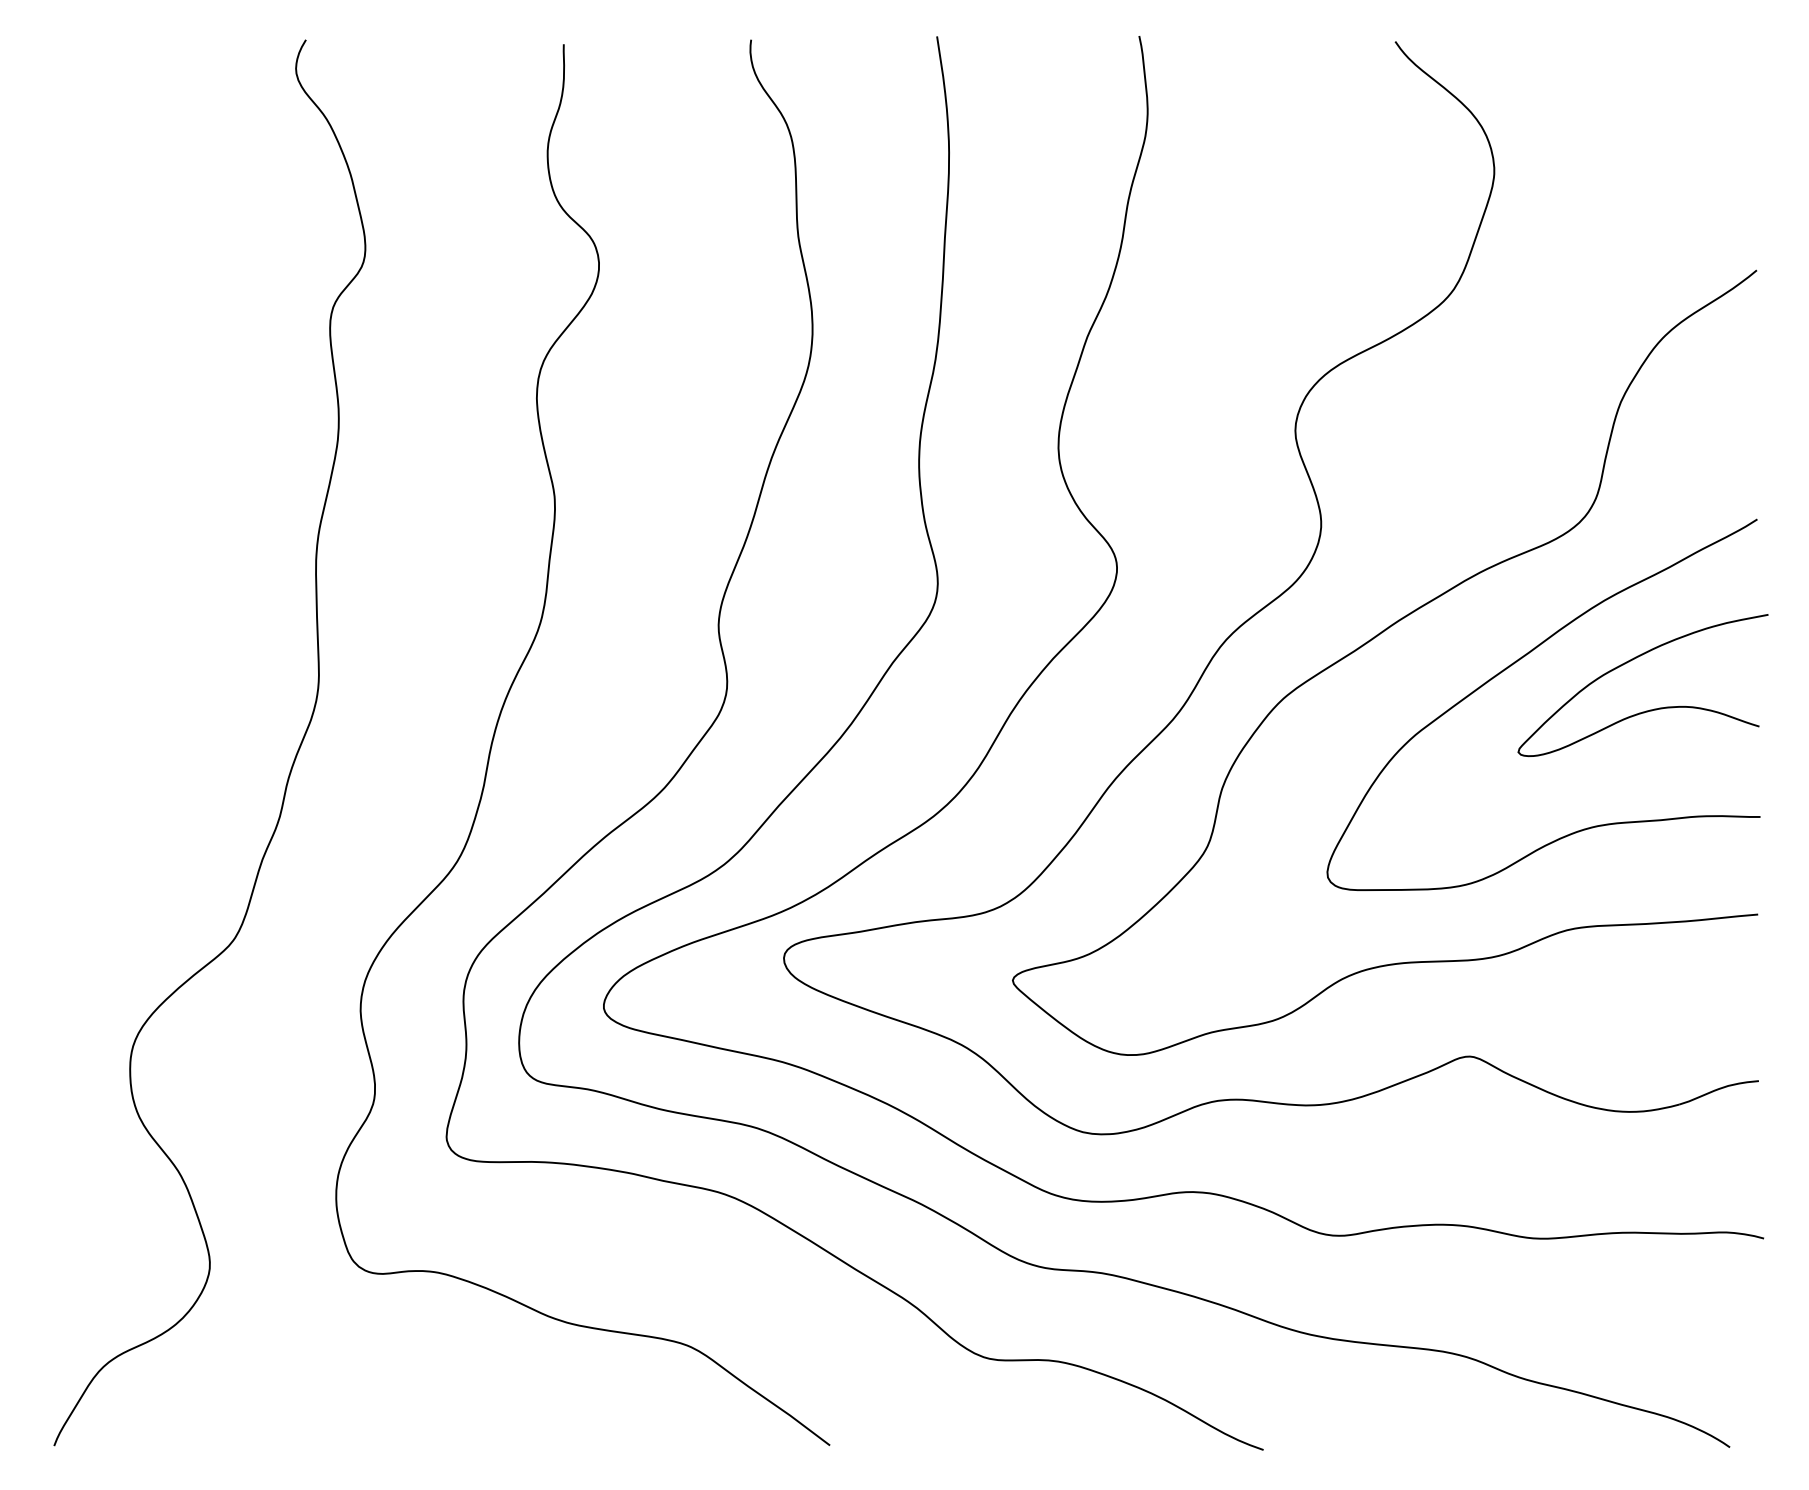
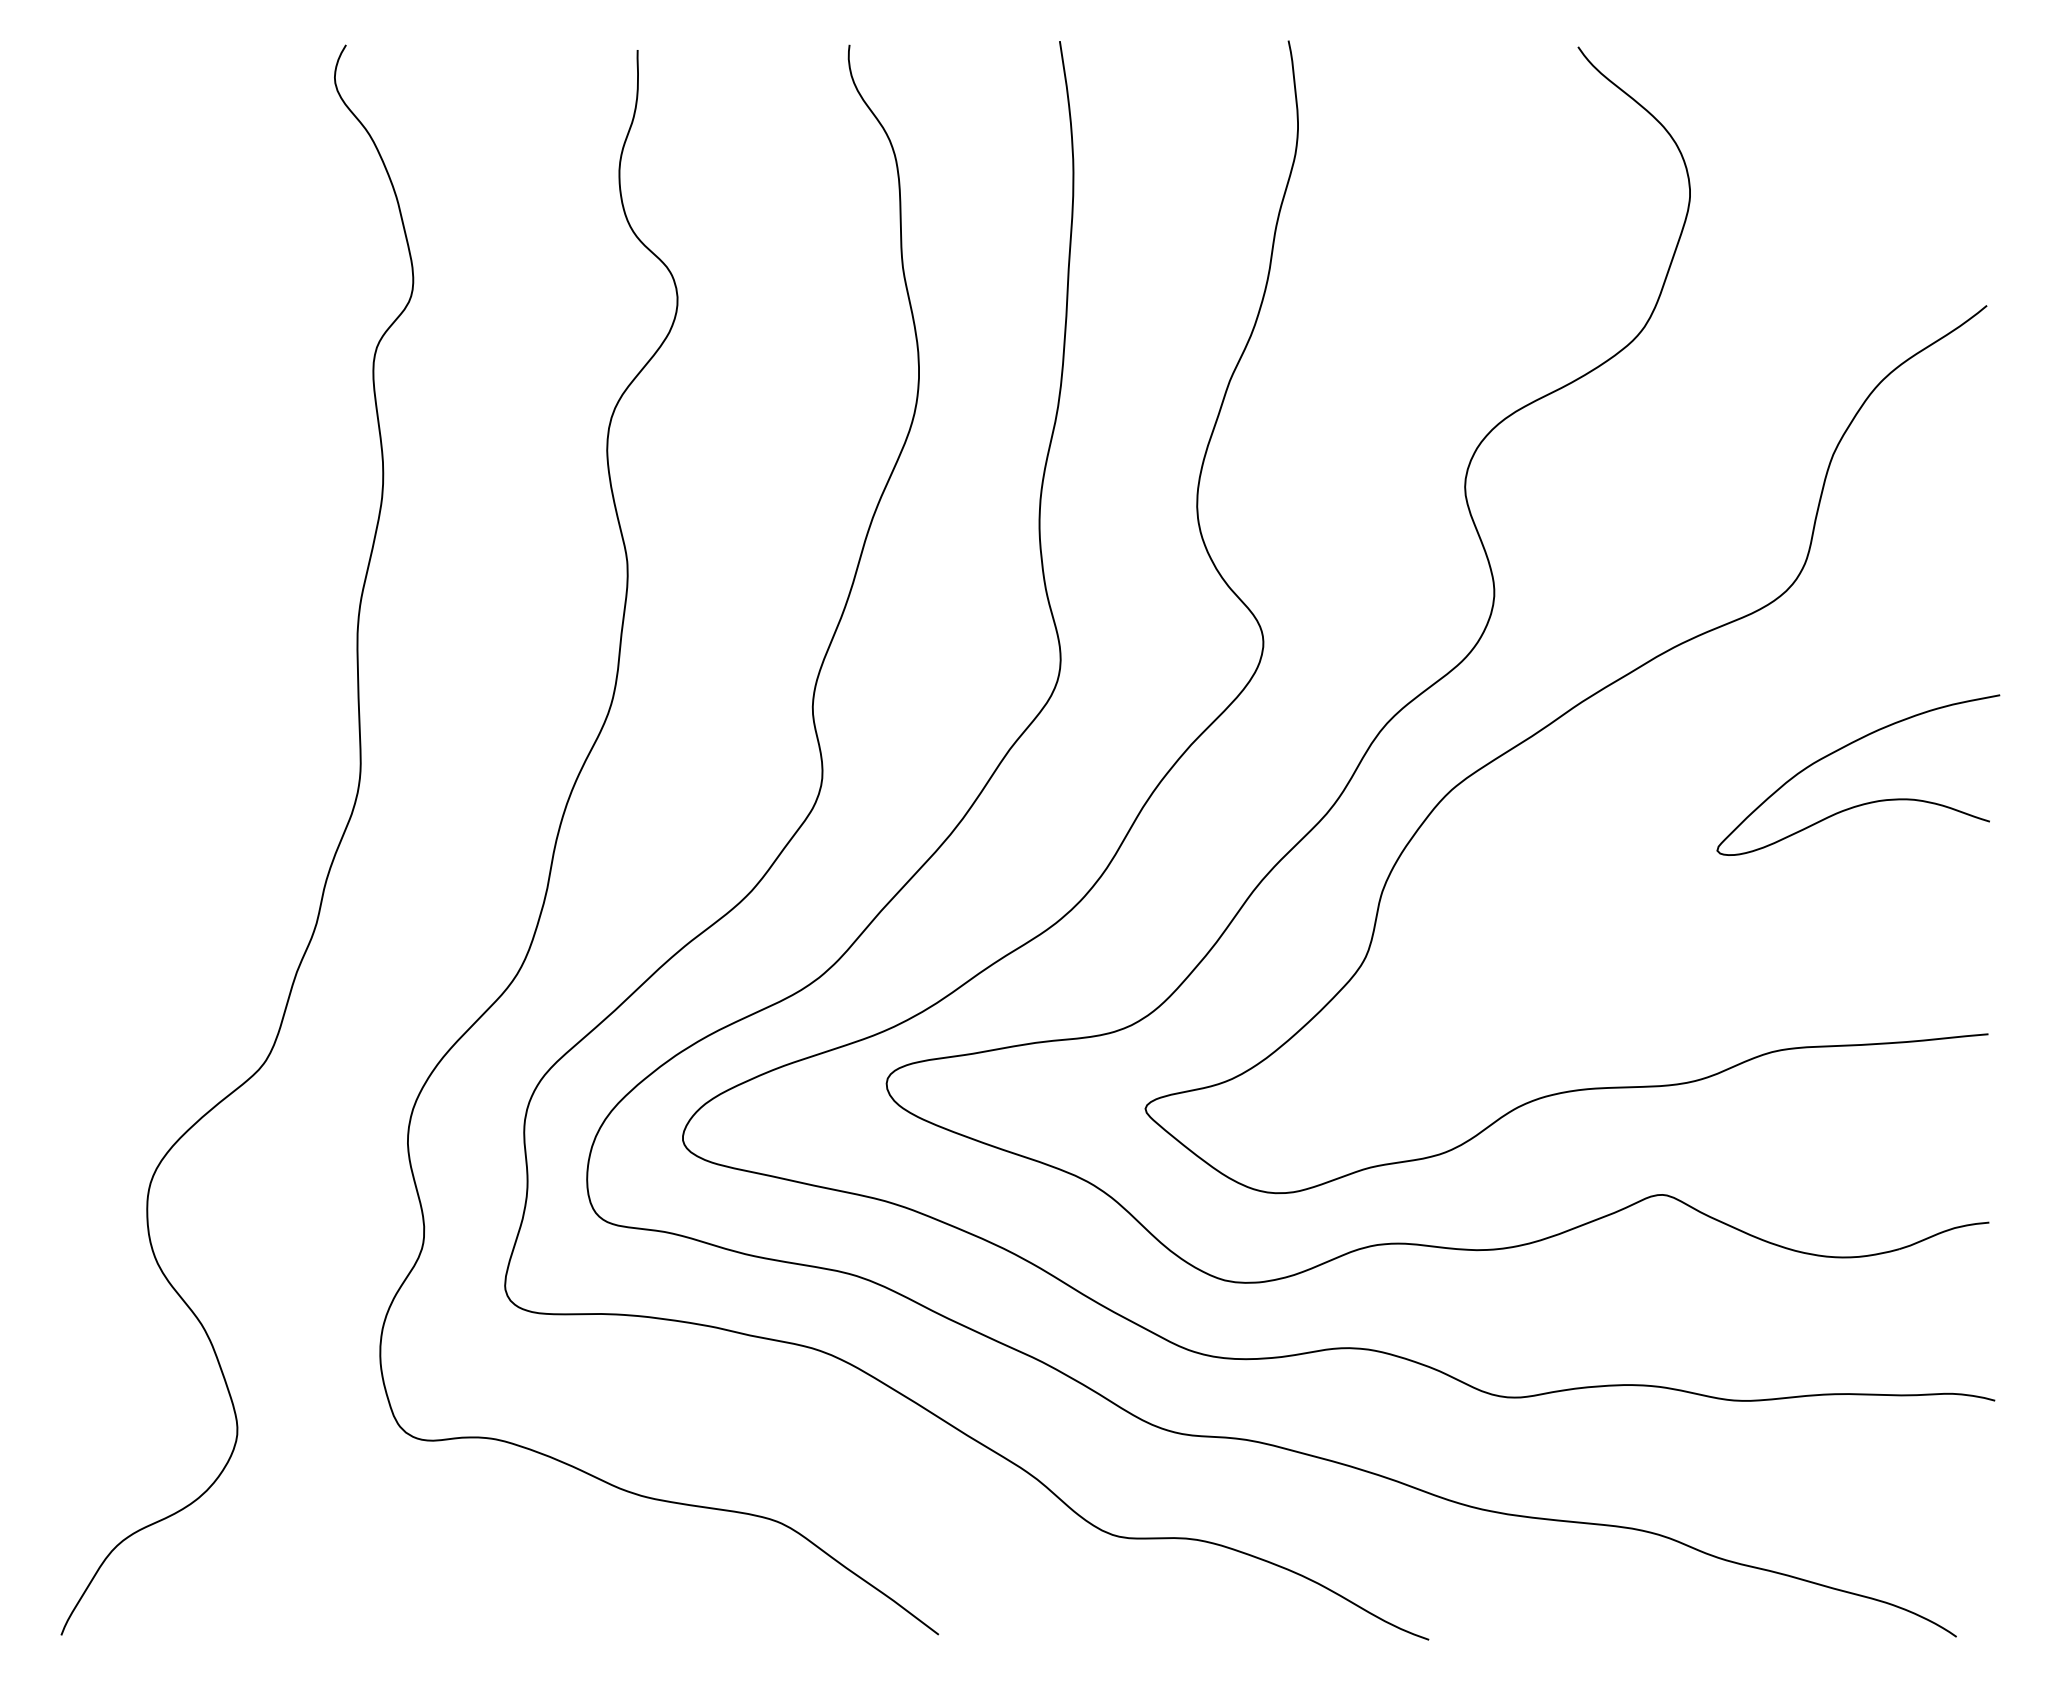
curve: (1515, 663) -> (1714, 750), removed

